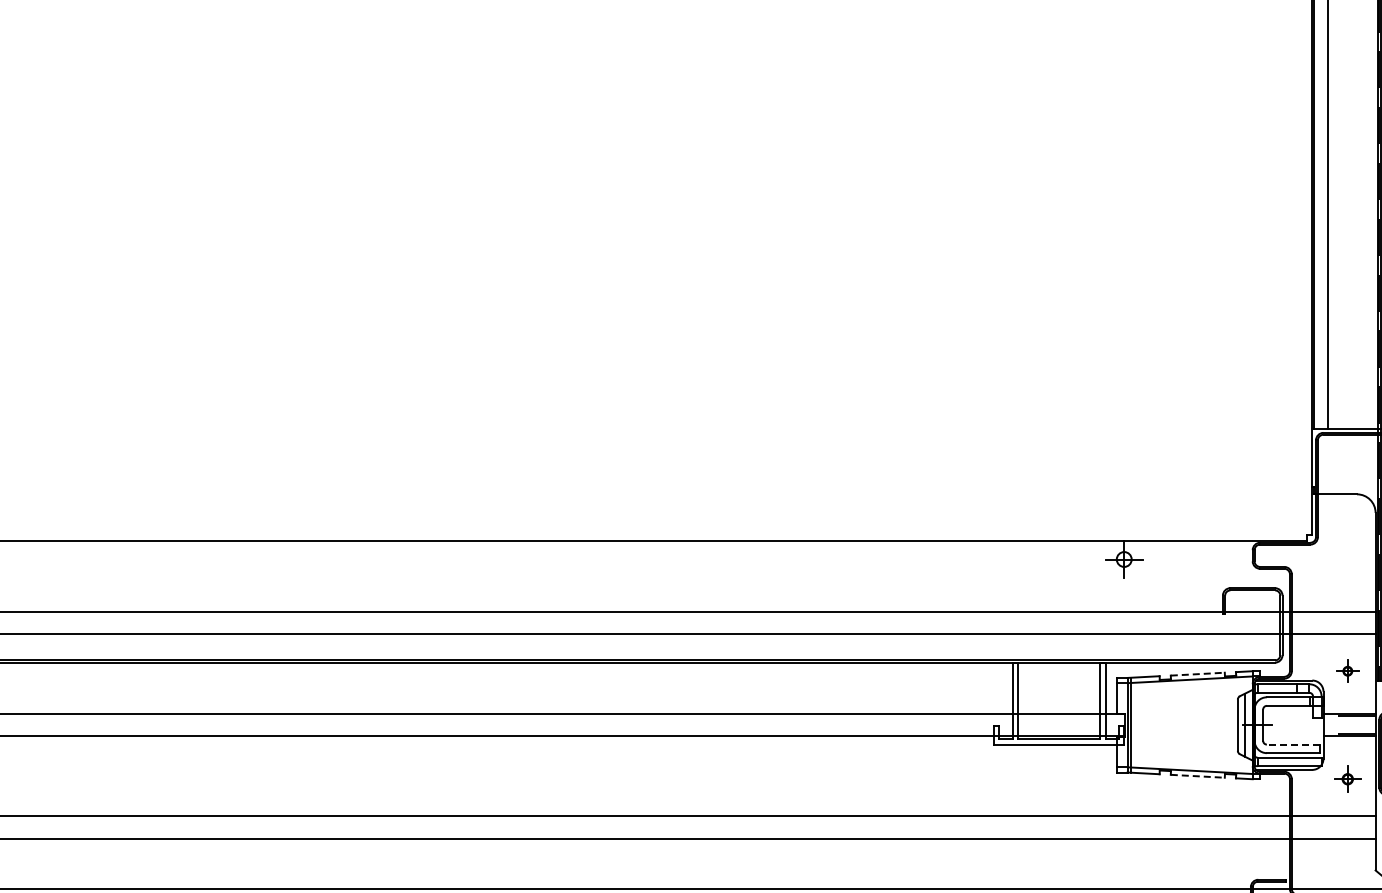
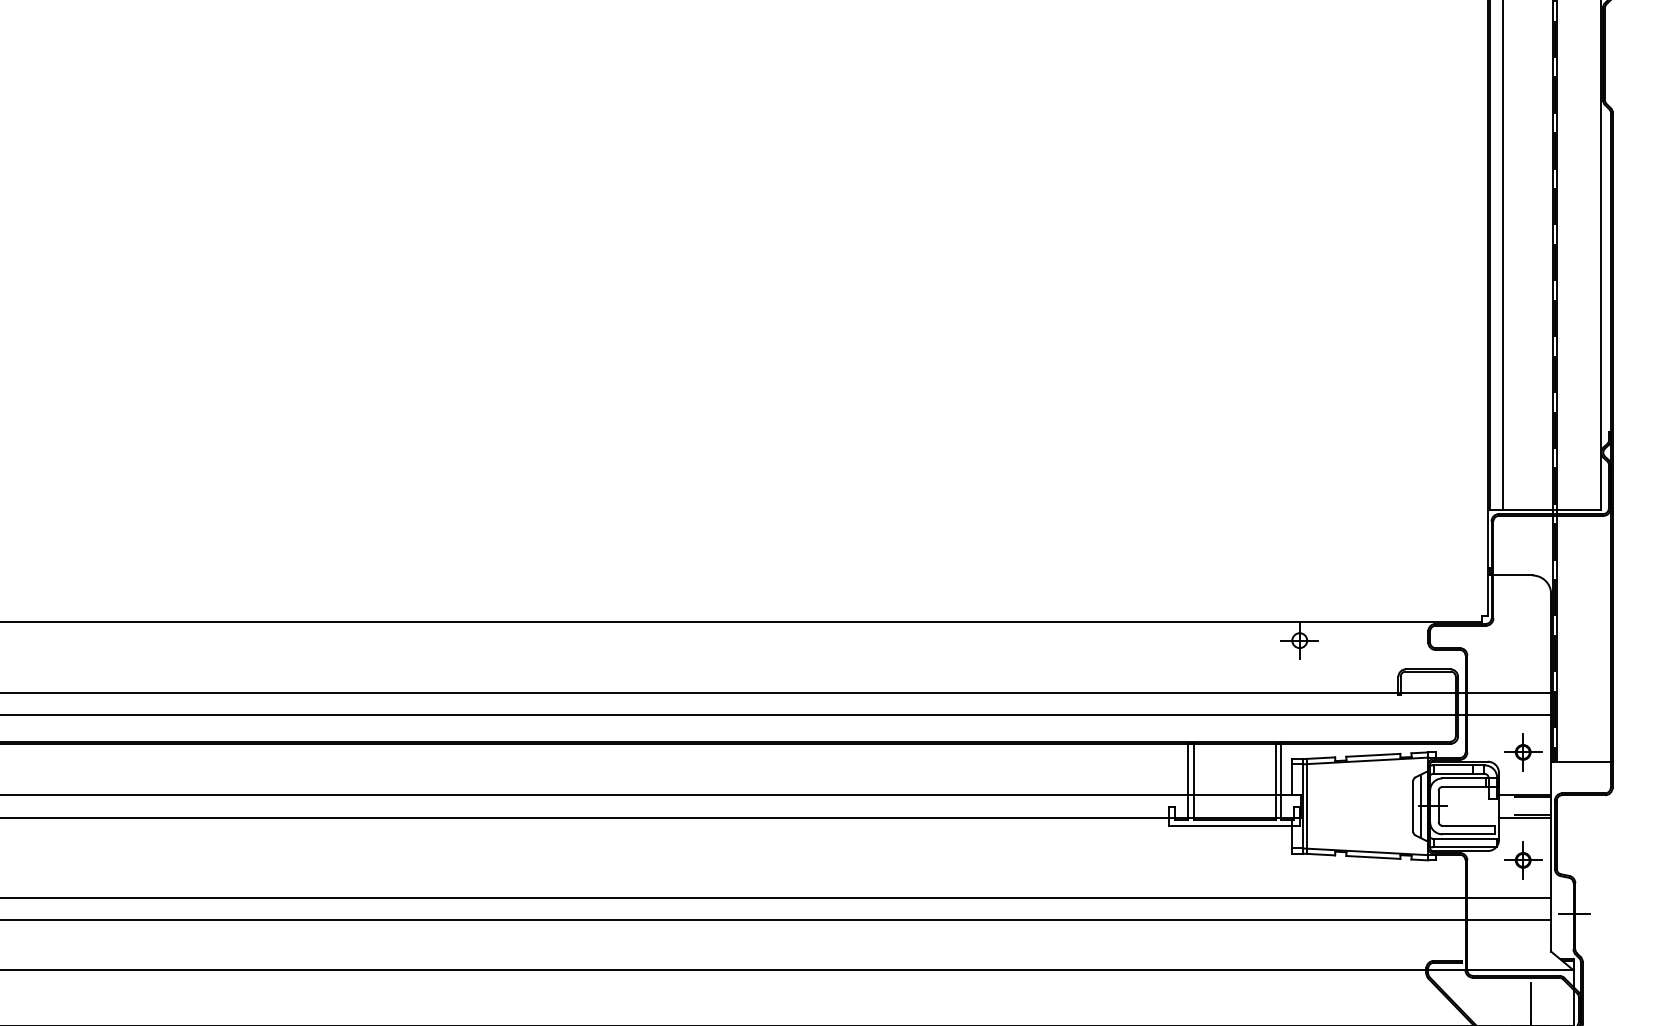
part: (1347, 671) -> (1523, 752), size x1.67
line: (1197, 674) -> (1373, 755), dashed -> solid
line: (1292, 744) -> (1468, 825), dashed -> solid
line: (1197, 776) -> (1373, 857), dashed -> solid
part: (1347, 779) -> (1523, 860), size x1.43

